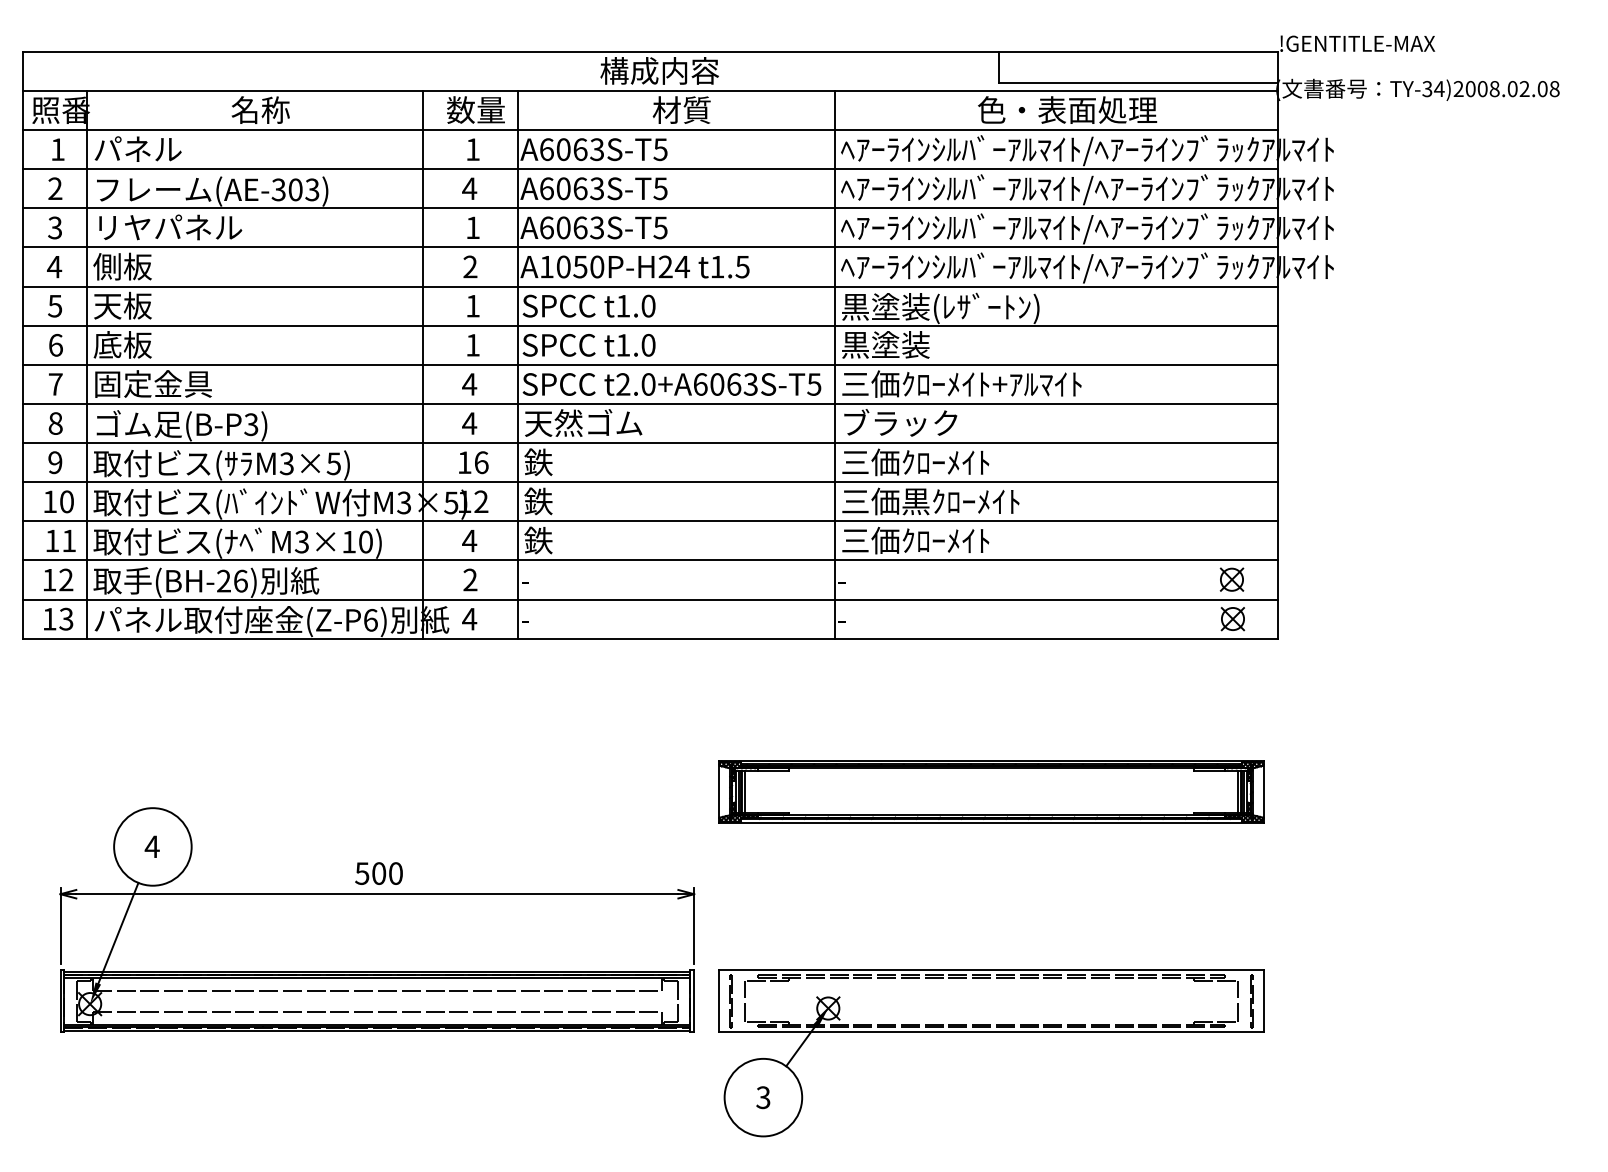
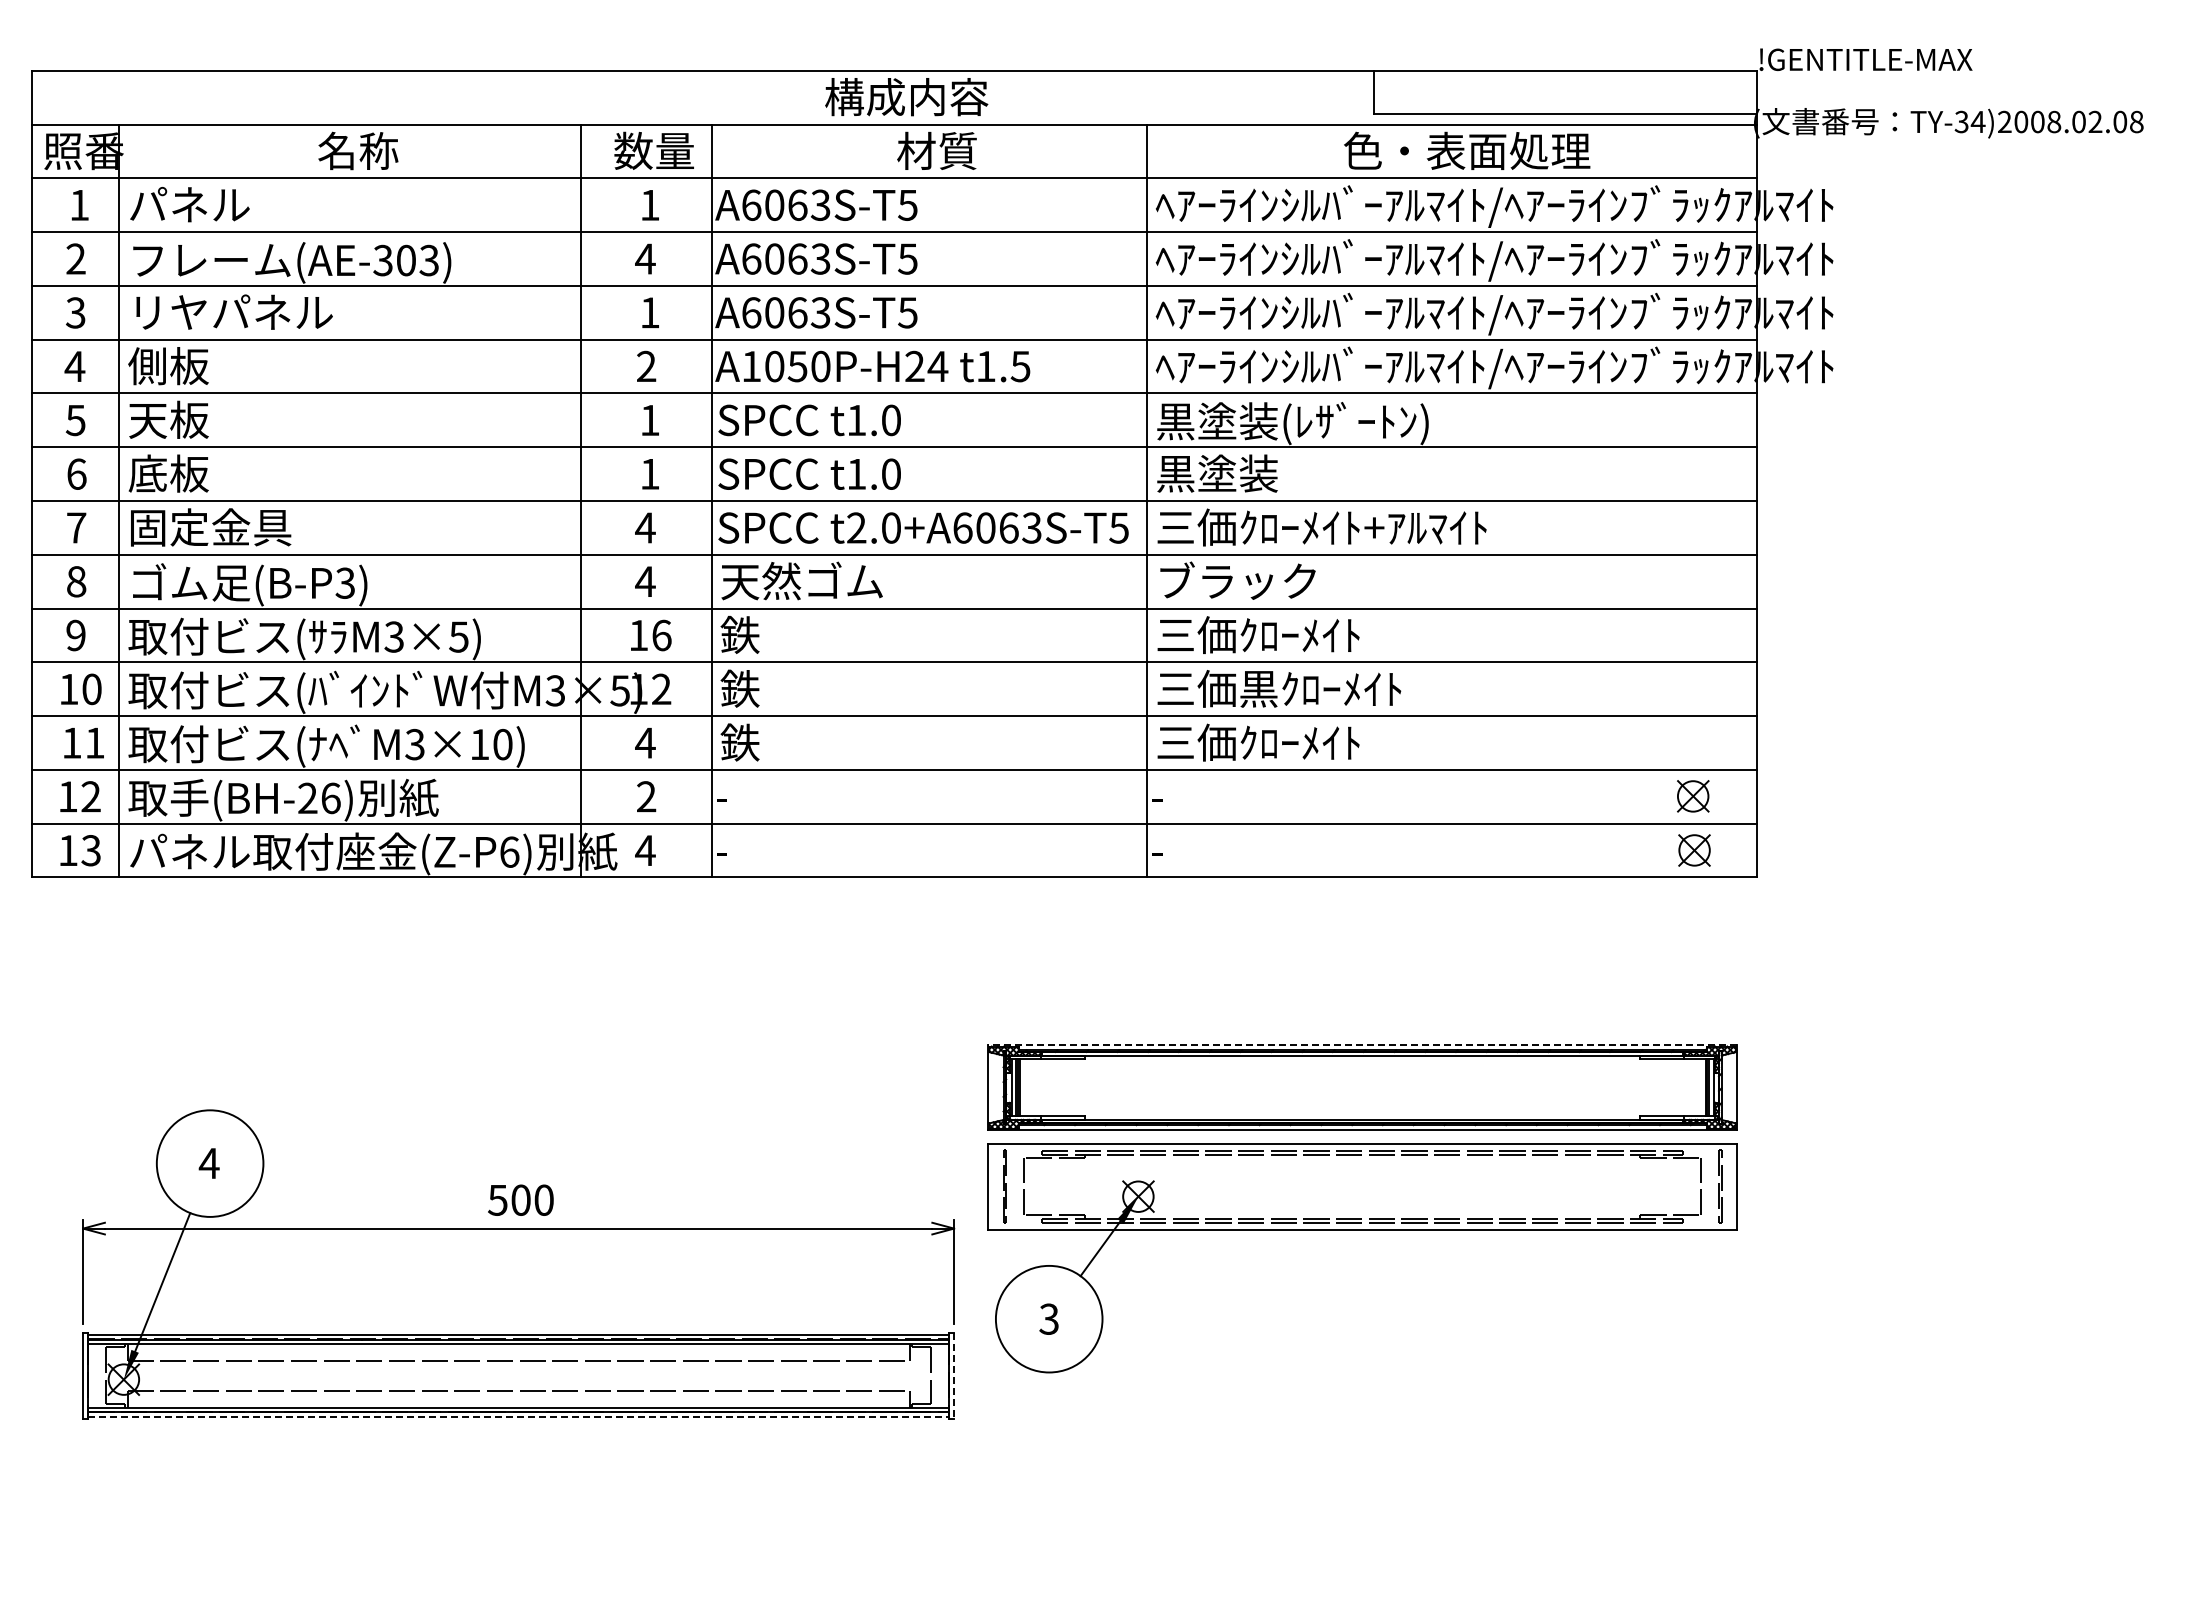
line: (991, 760) -> (1362, 1045), solid -> dashed
line: (744, 791) -> (1023, 1087), removed
line: (1238, 791) -> (1701, 1087), removed
line: (694, 1001) -> (954, 1375), solid -> dashed
line: (377, 1030) -> (519, 1416), solid -> dashed
part: (991, 1033) -> (1362, 1230), moved

